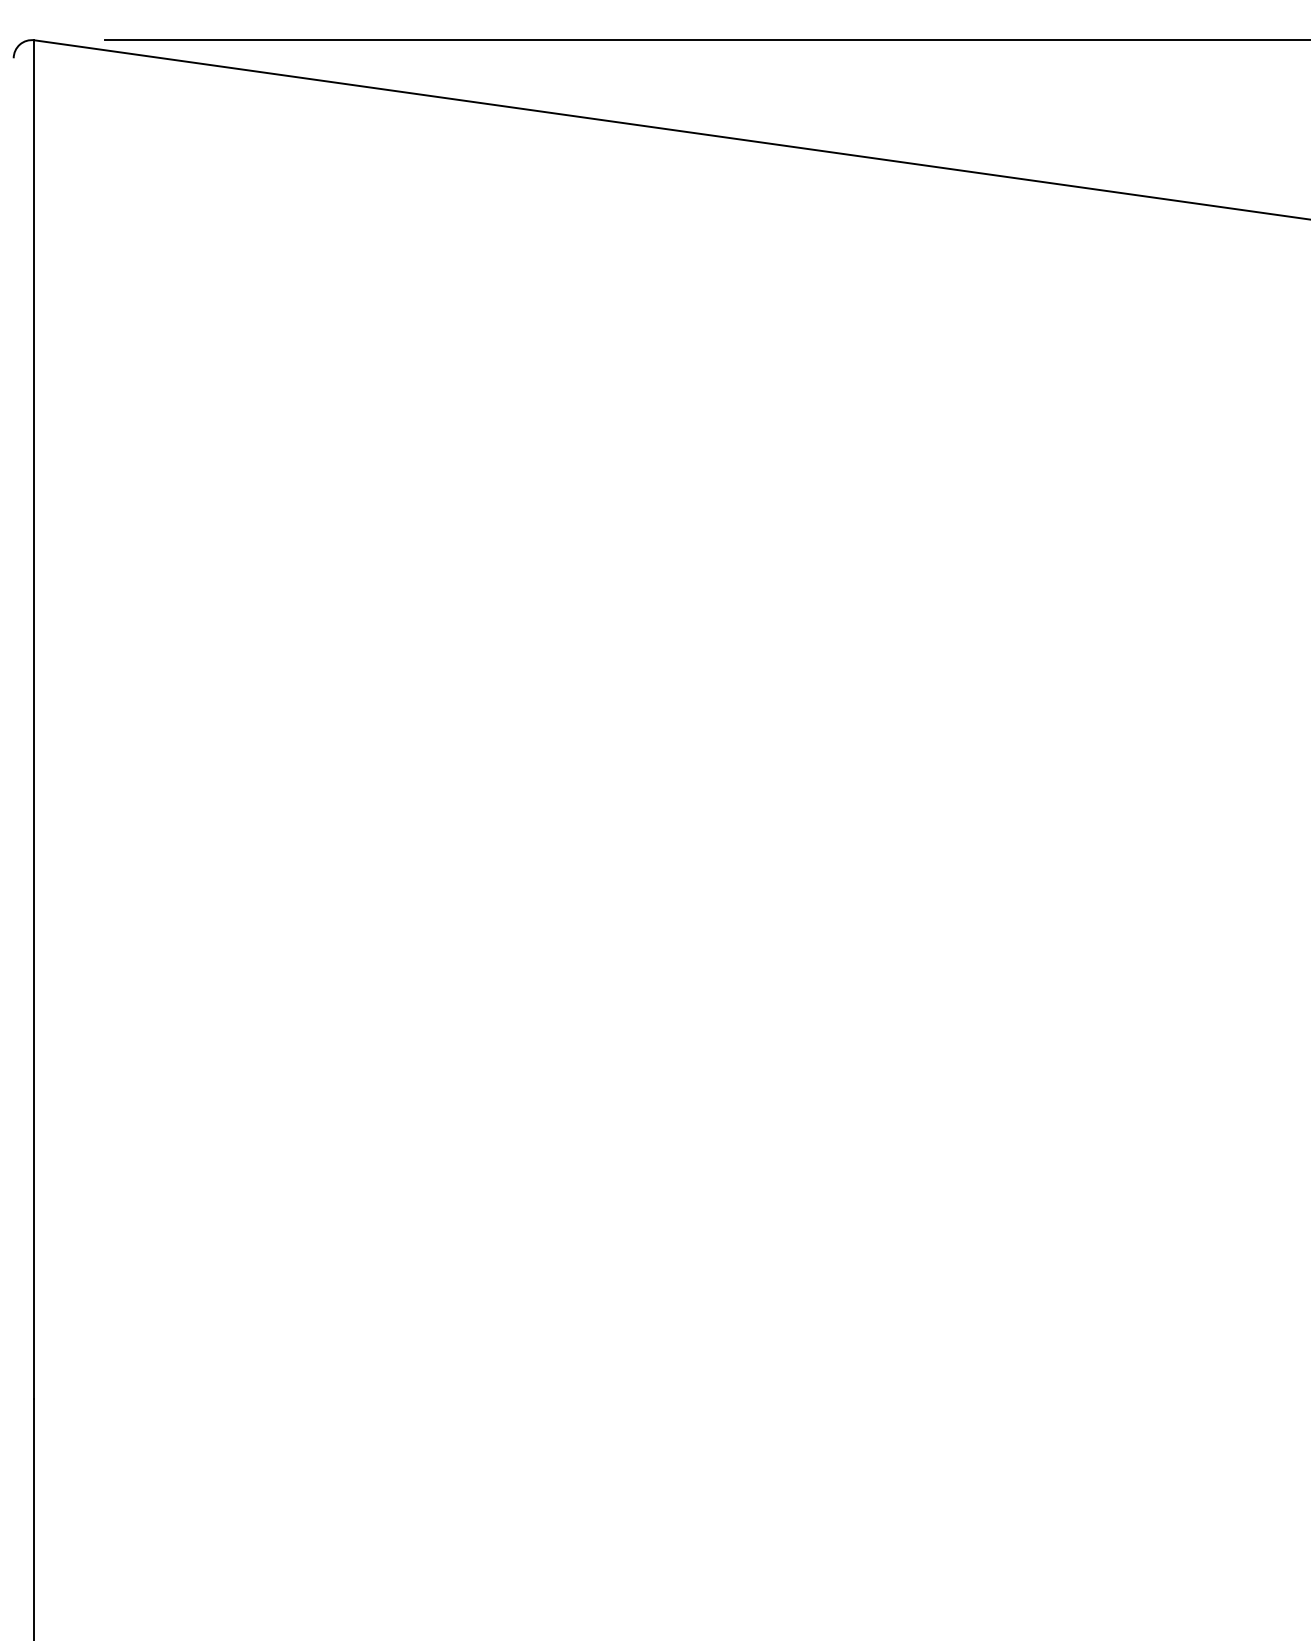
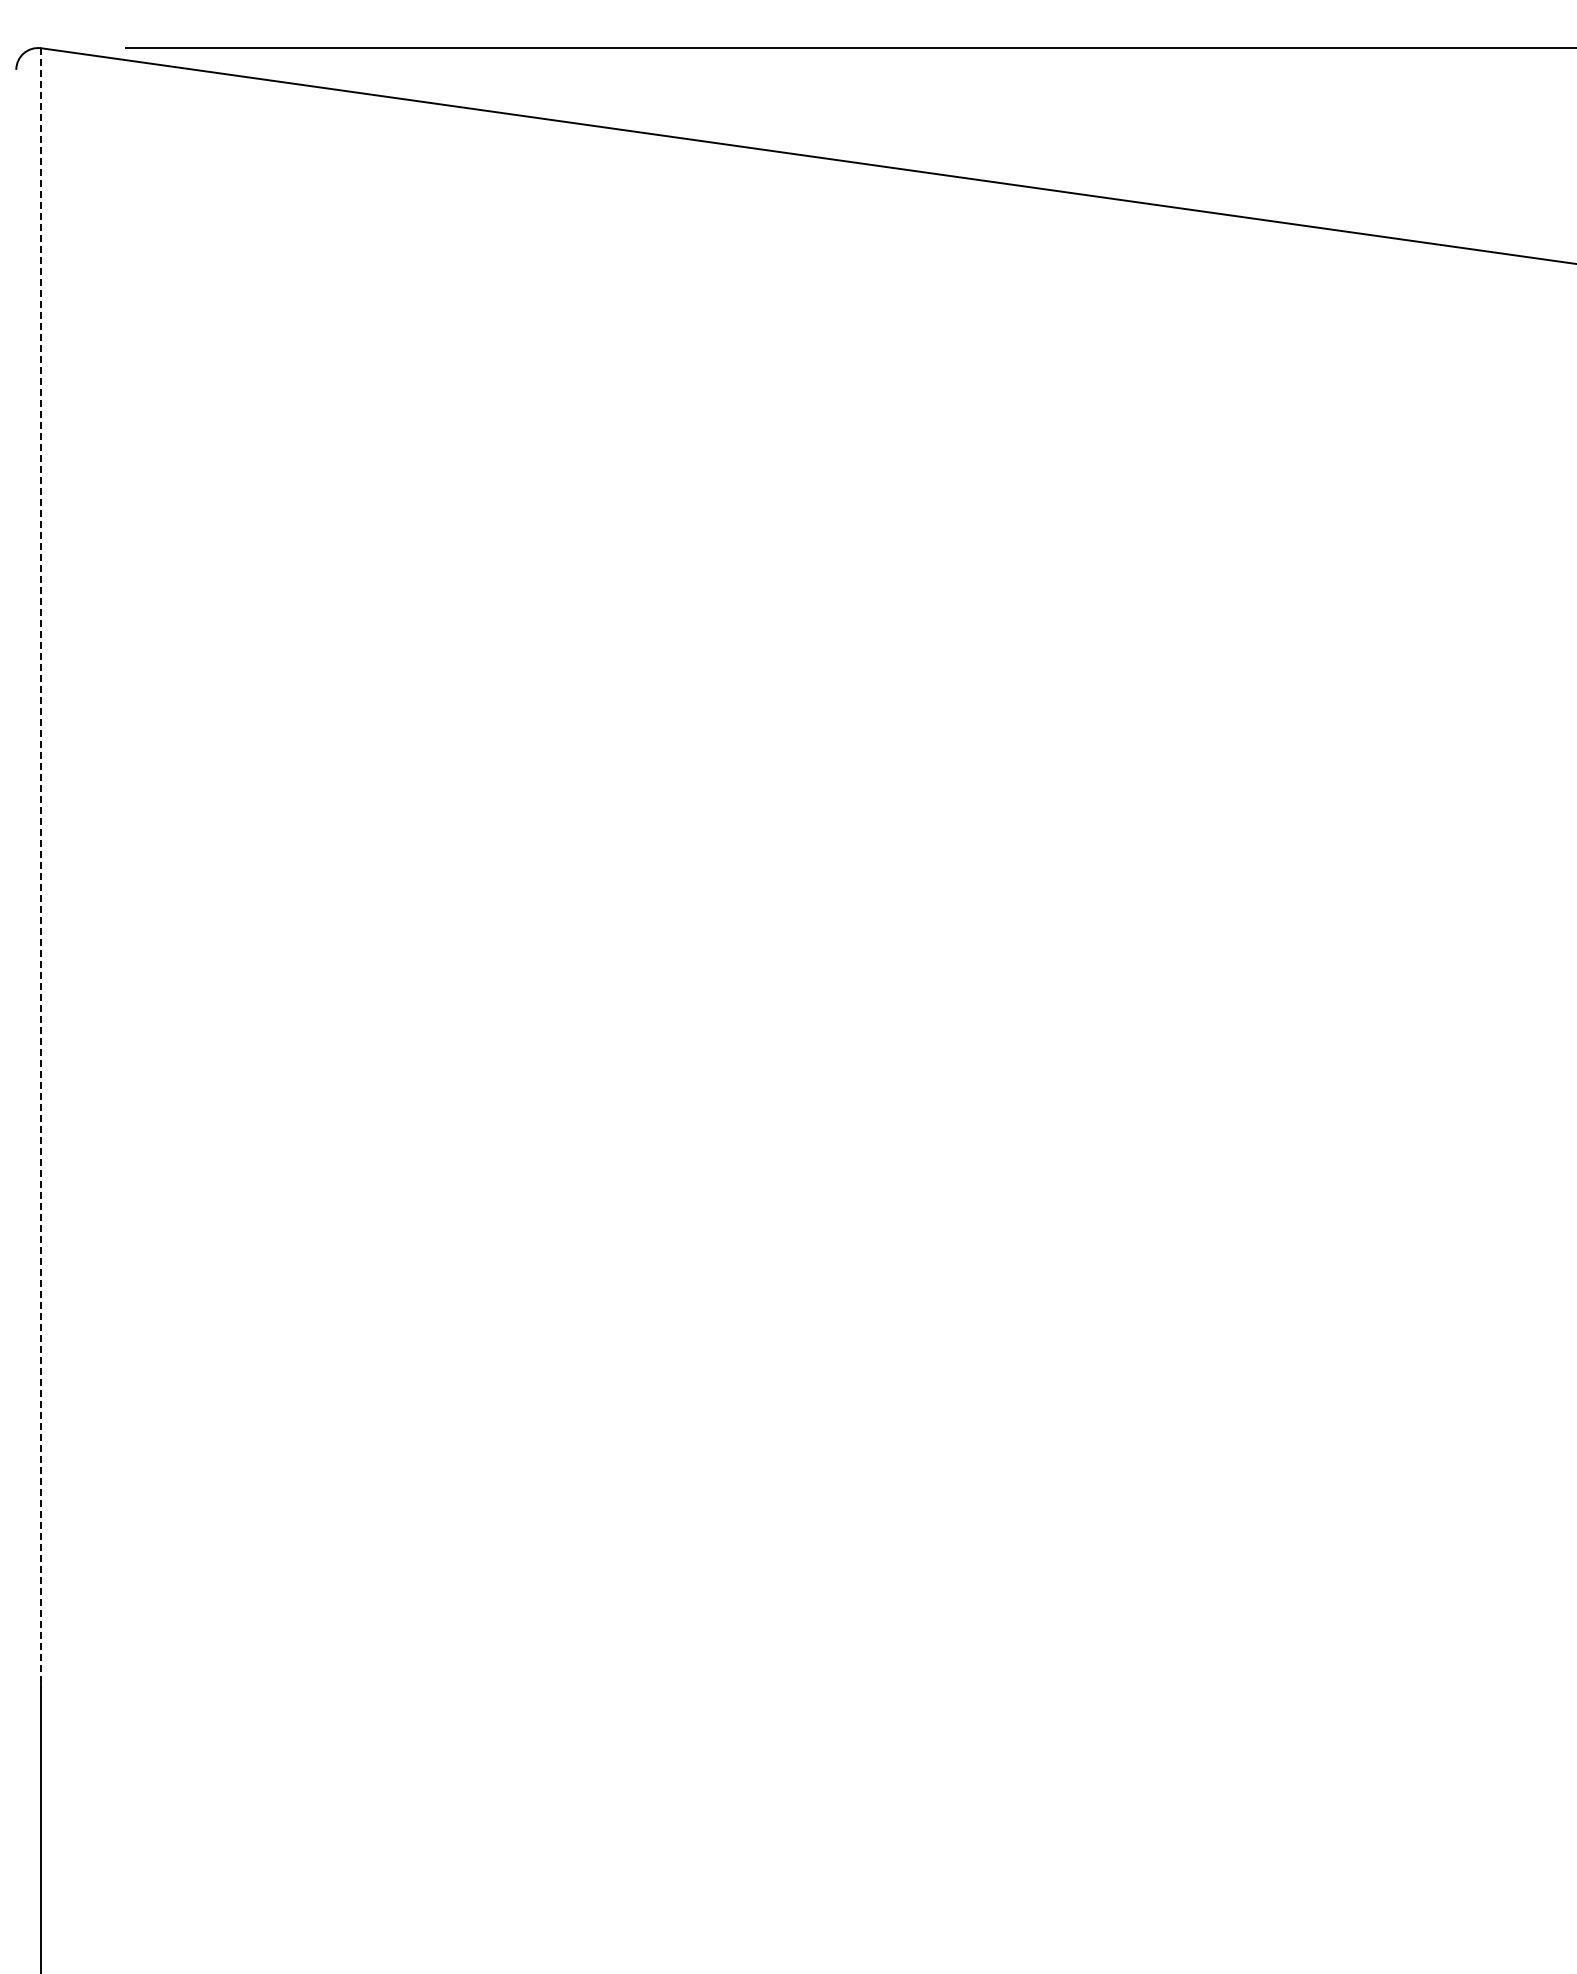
line: (34, 719) -> (41, 865), solid -> dashed

